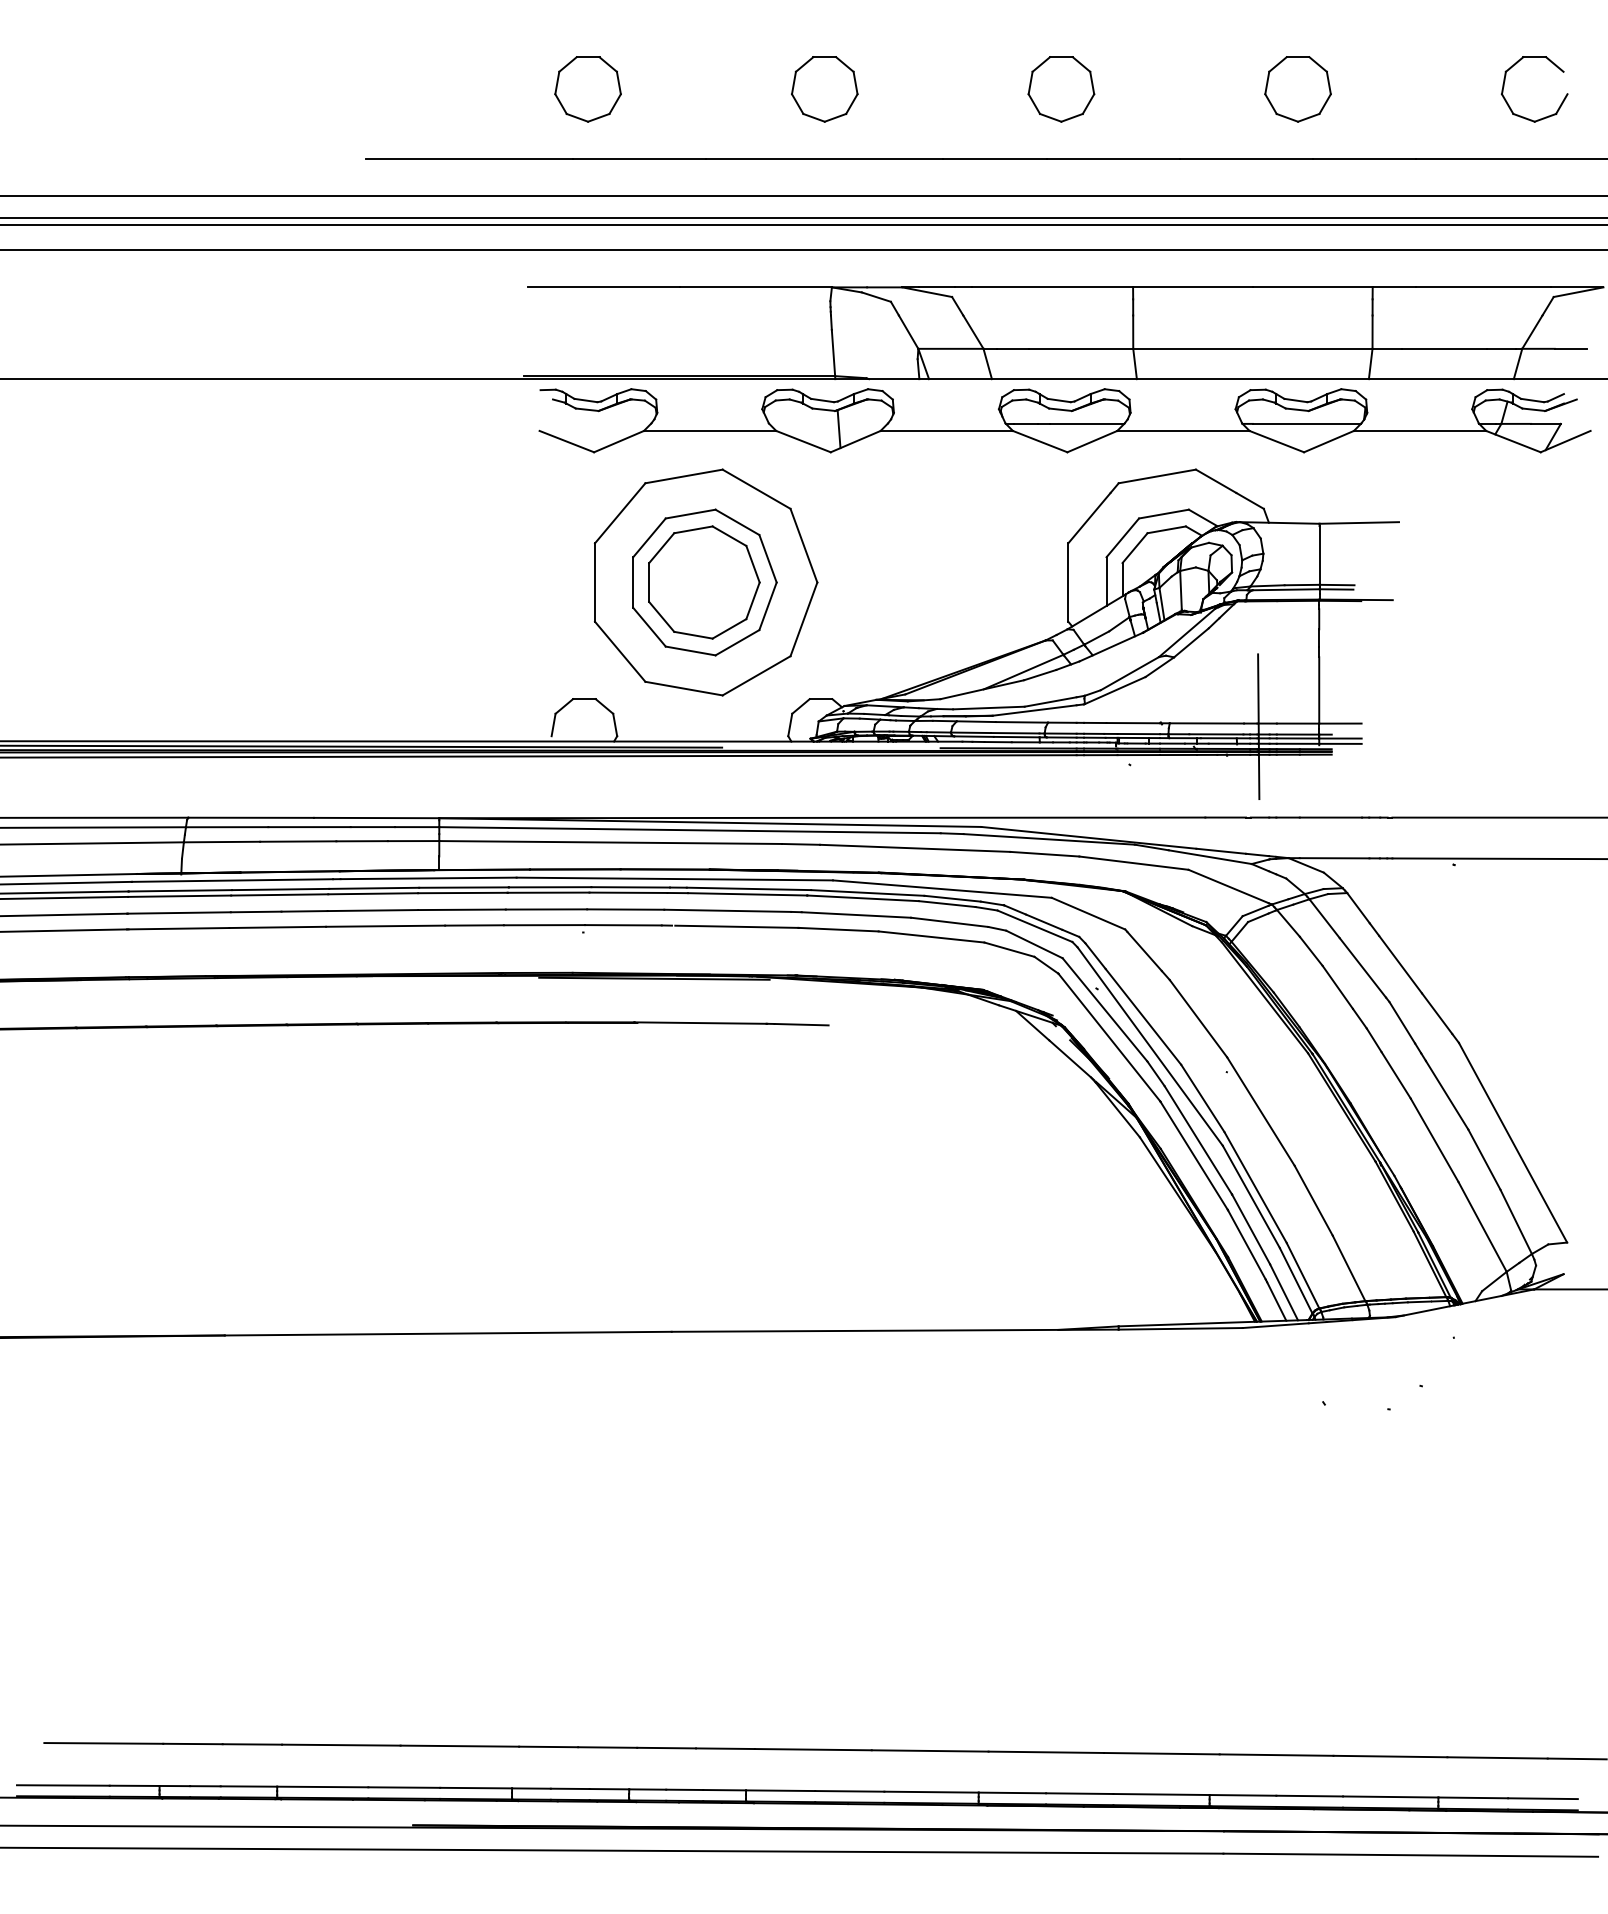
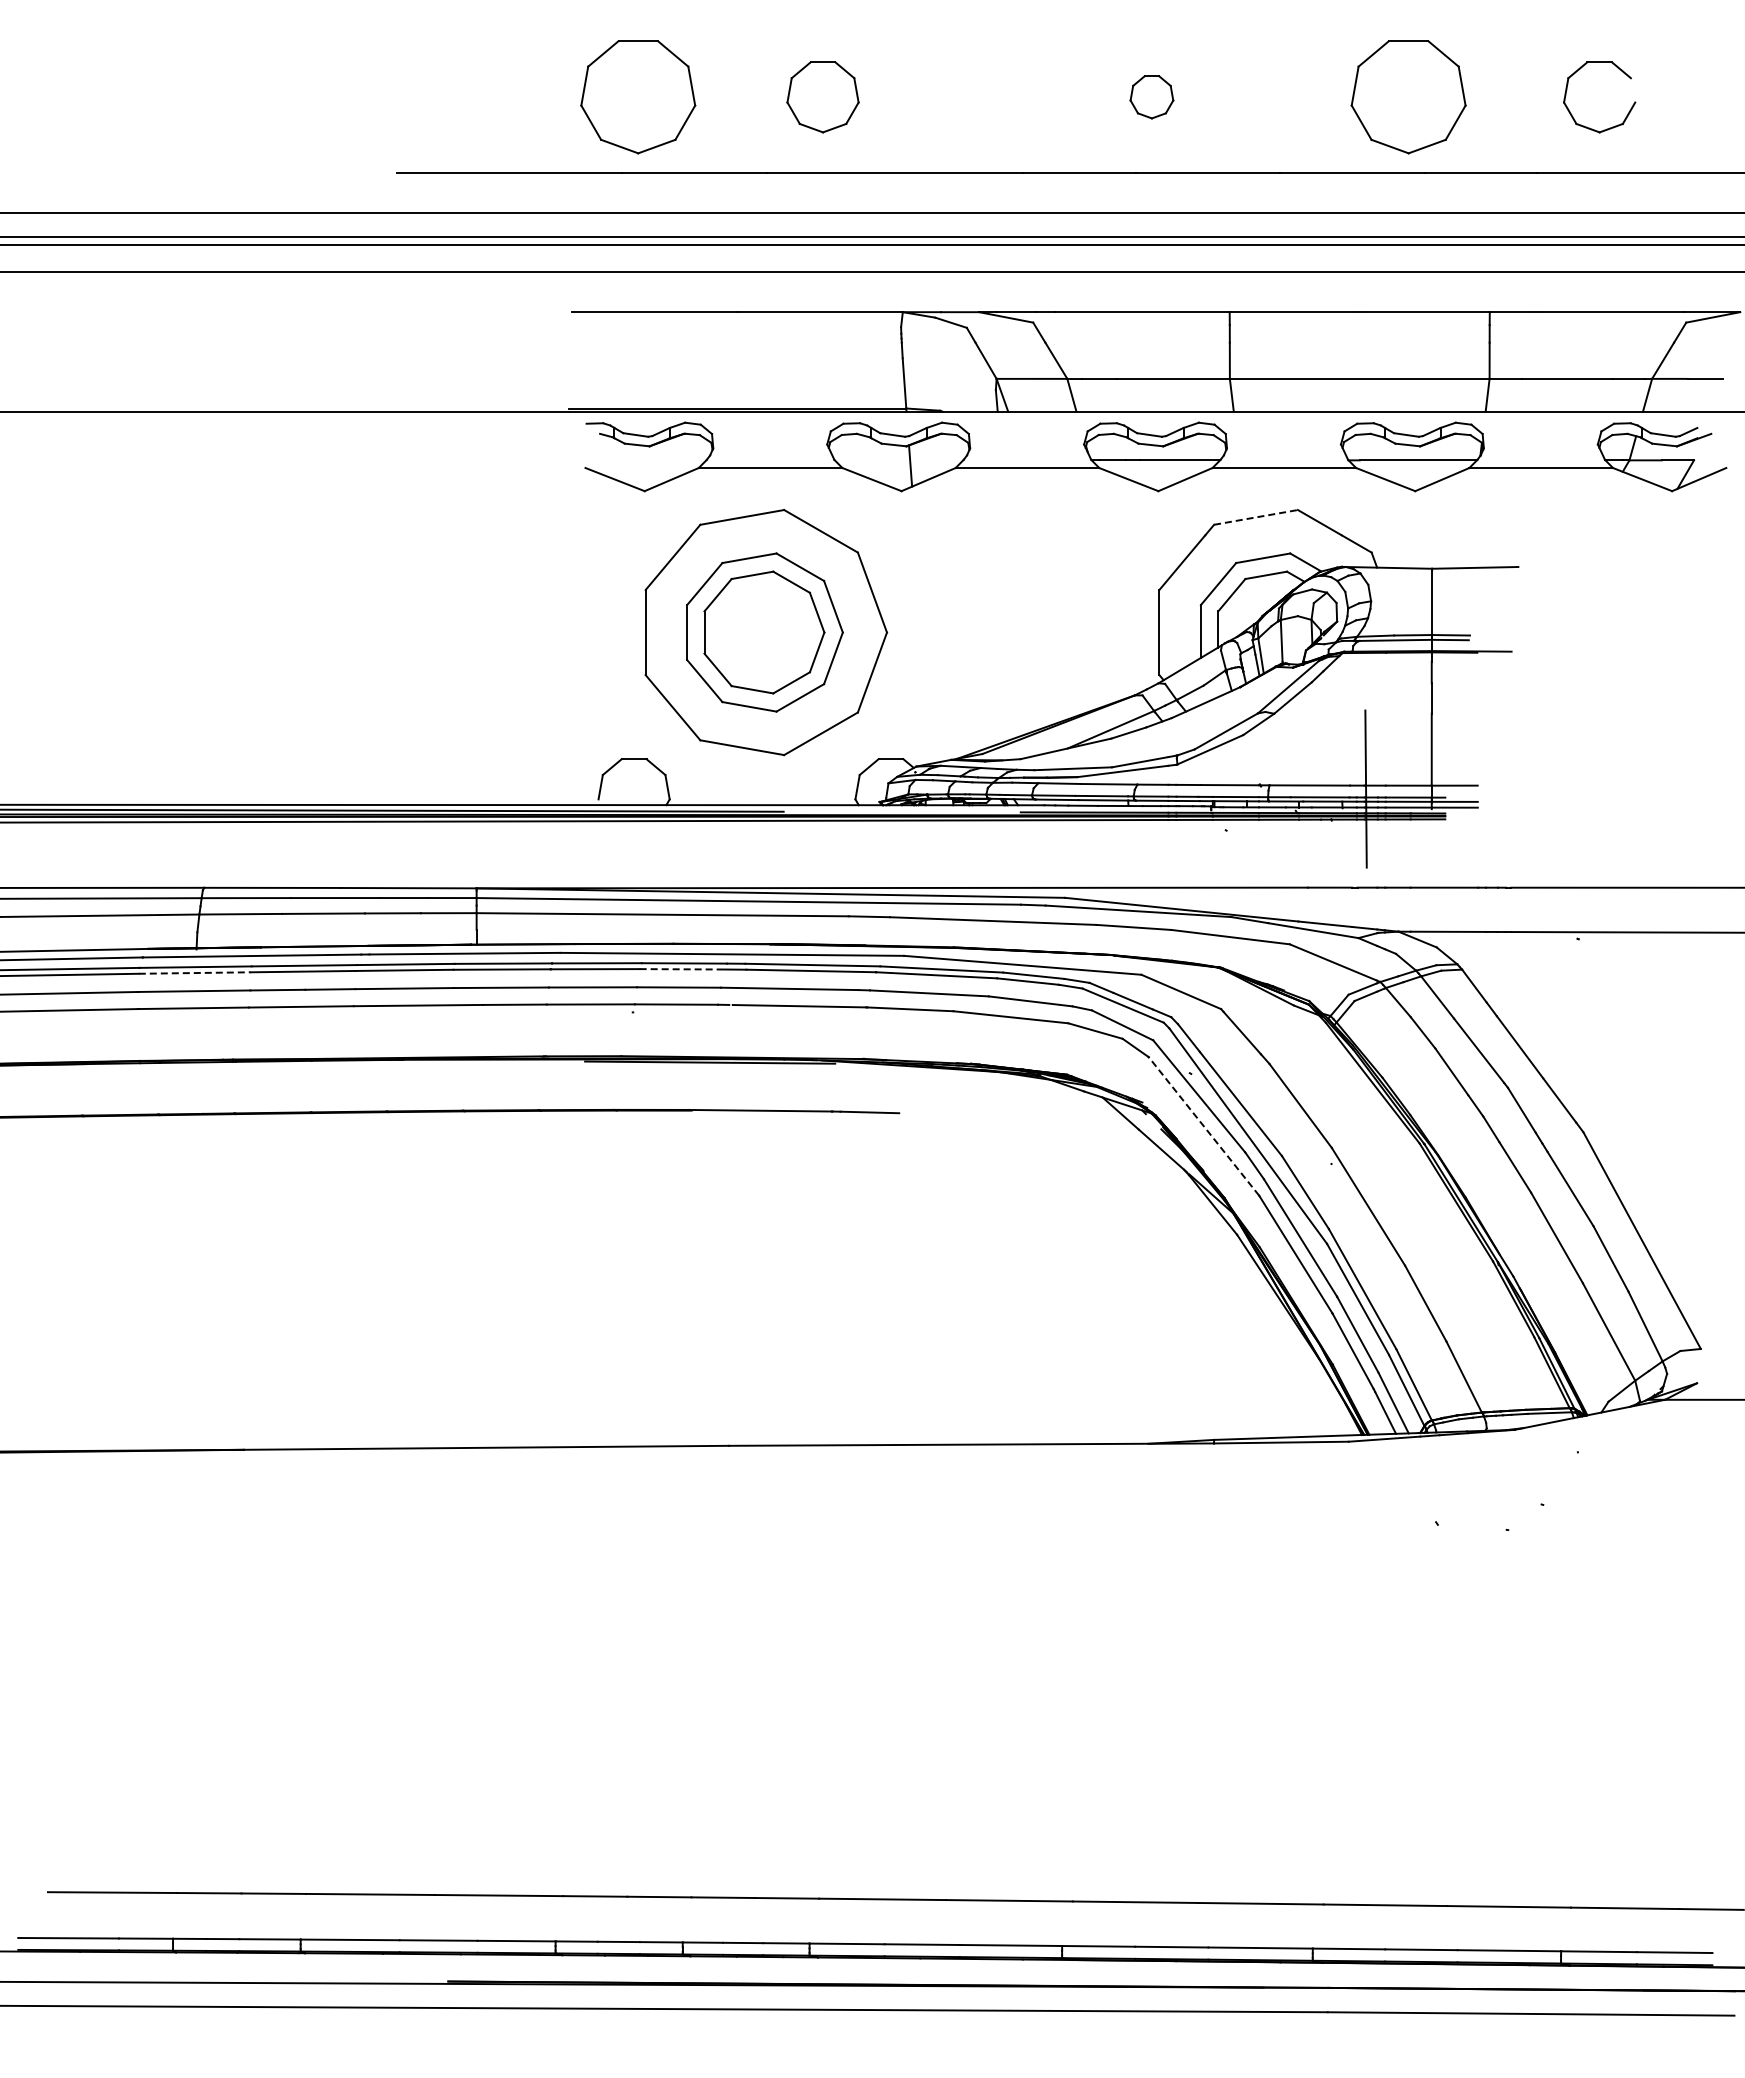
part: (587, 89) -> (637, 97), size x1.6
part: (824, 89) -> (822, 97), moved
part: (1061, 89) -> (1151, 97), size x0.6
part: (1297, 89) -> (1408, 97), size x1.6
part: (1525, 117) -> (1589, 127), moved
line: (1157, 476) -> (1256, 517), solid -> dashed
line: (628, 892) -> (682, 969), solid -> dashed
line: (179, 896) -> (194, 973), solid -> dashed
line: (1108, 1037) -> (1203, 1126), solid -> dashed

